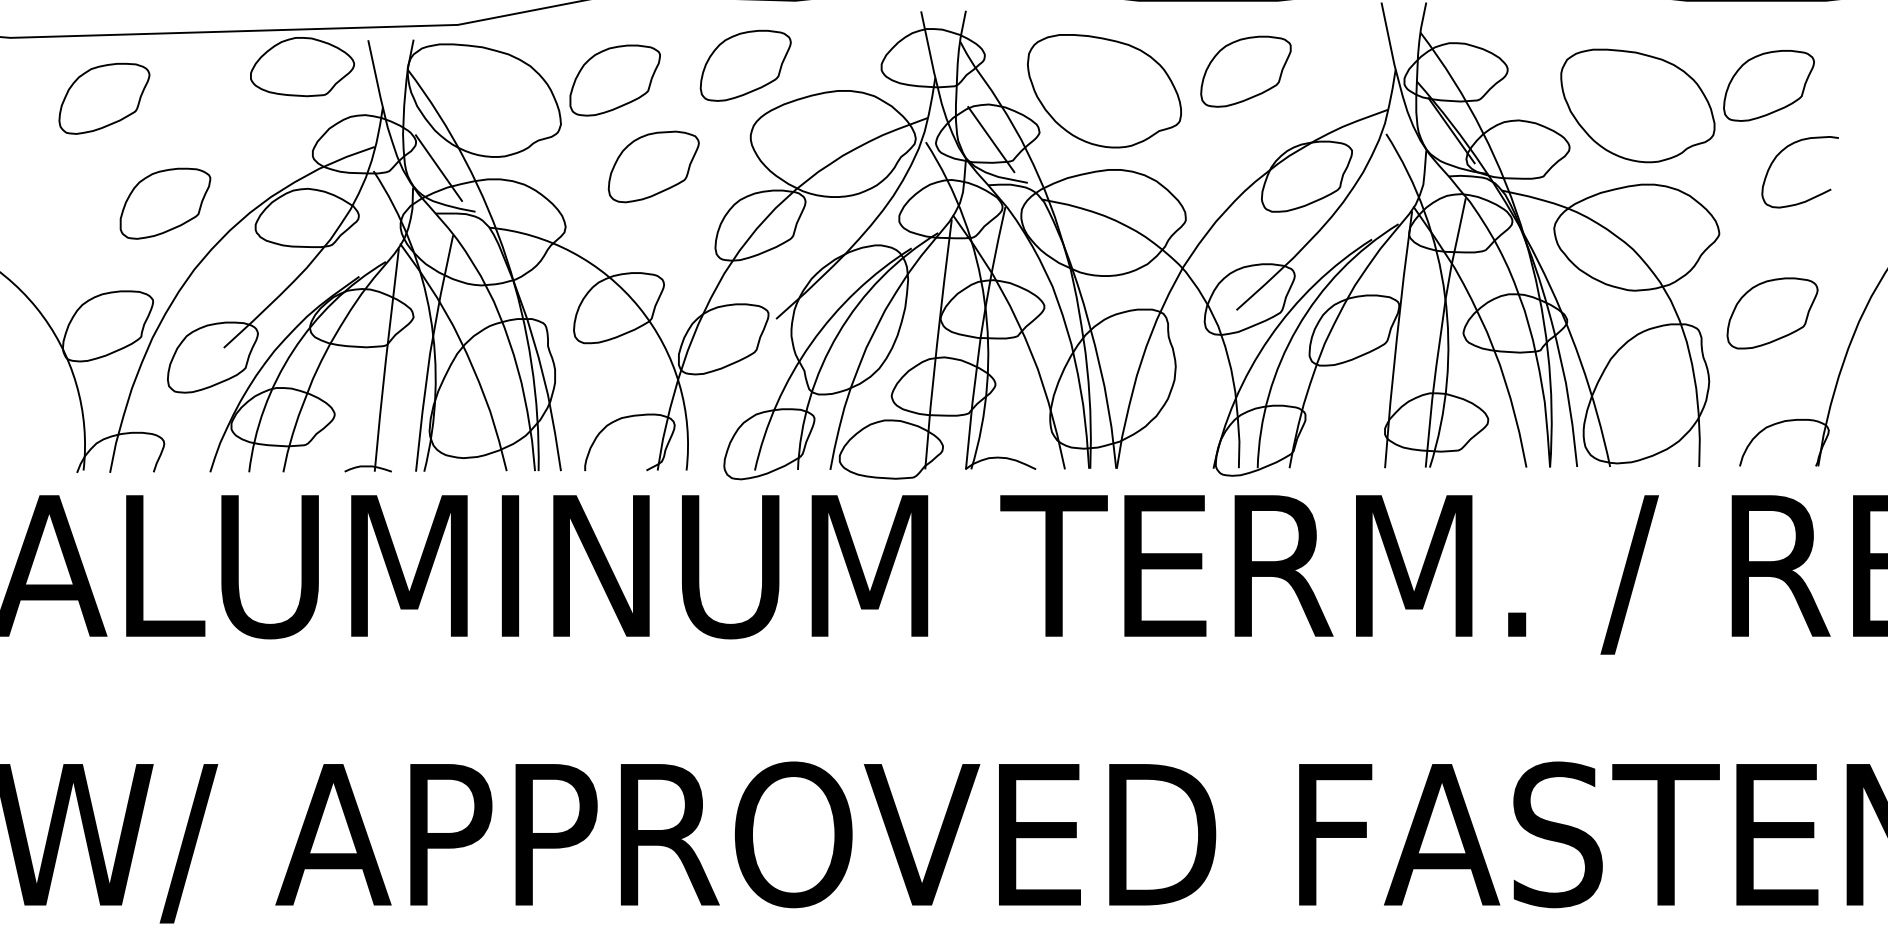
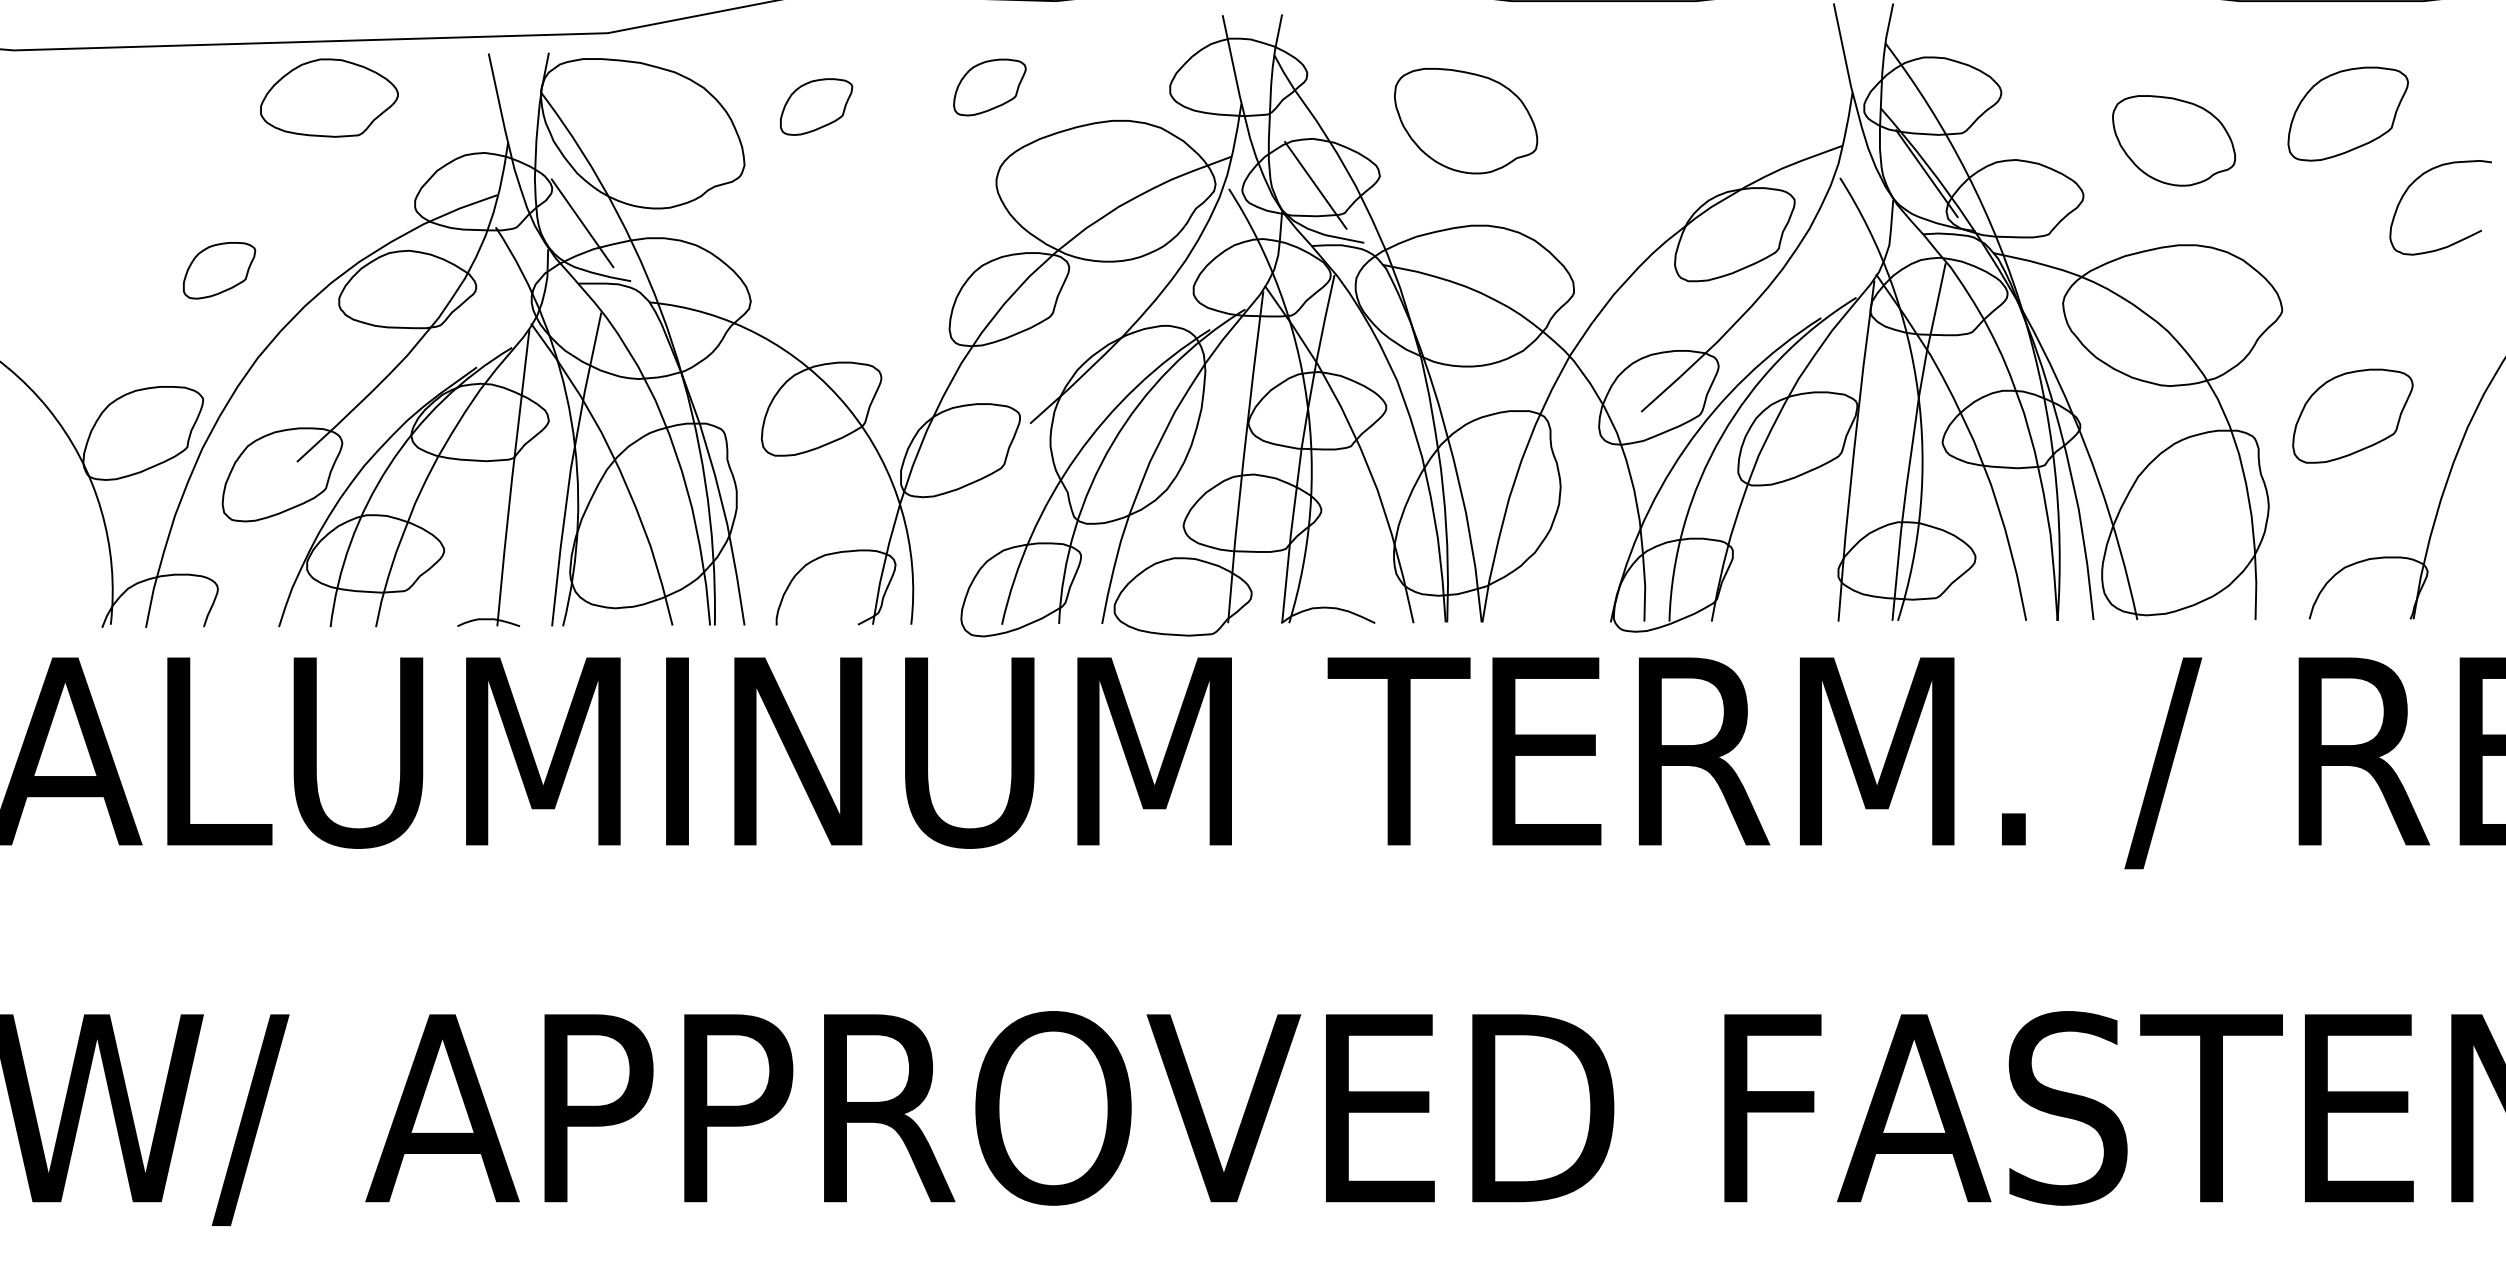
part: (745, 65) -> (989, 87), size x0.6
part: (302, 66) -> (329, 97), moved
part: (1245, 71) -> (1653, 95), removed
part: (615, 80) -> (816, 106), size x0.6
part: (1104, 90) -> (1465, 120), size x0.7
part: (104, 98) -> (138, 131), removed
part: (1637, 105) -> (2173, 140), size x0.6
part: (1784, 150) -> (2419, 178), moved
part: (653, 166) -> (867, 221), removed
part: (165, 203) -> (219, 270), size x0.6

